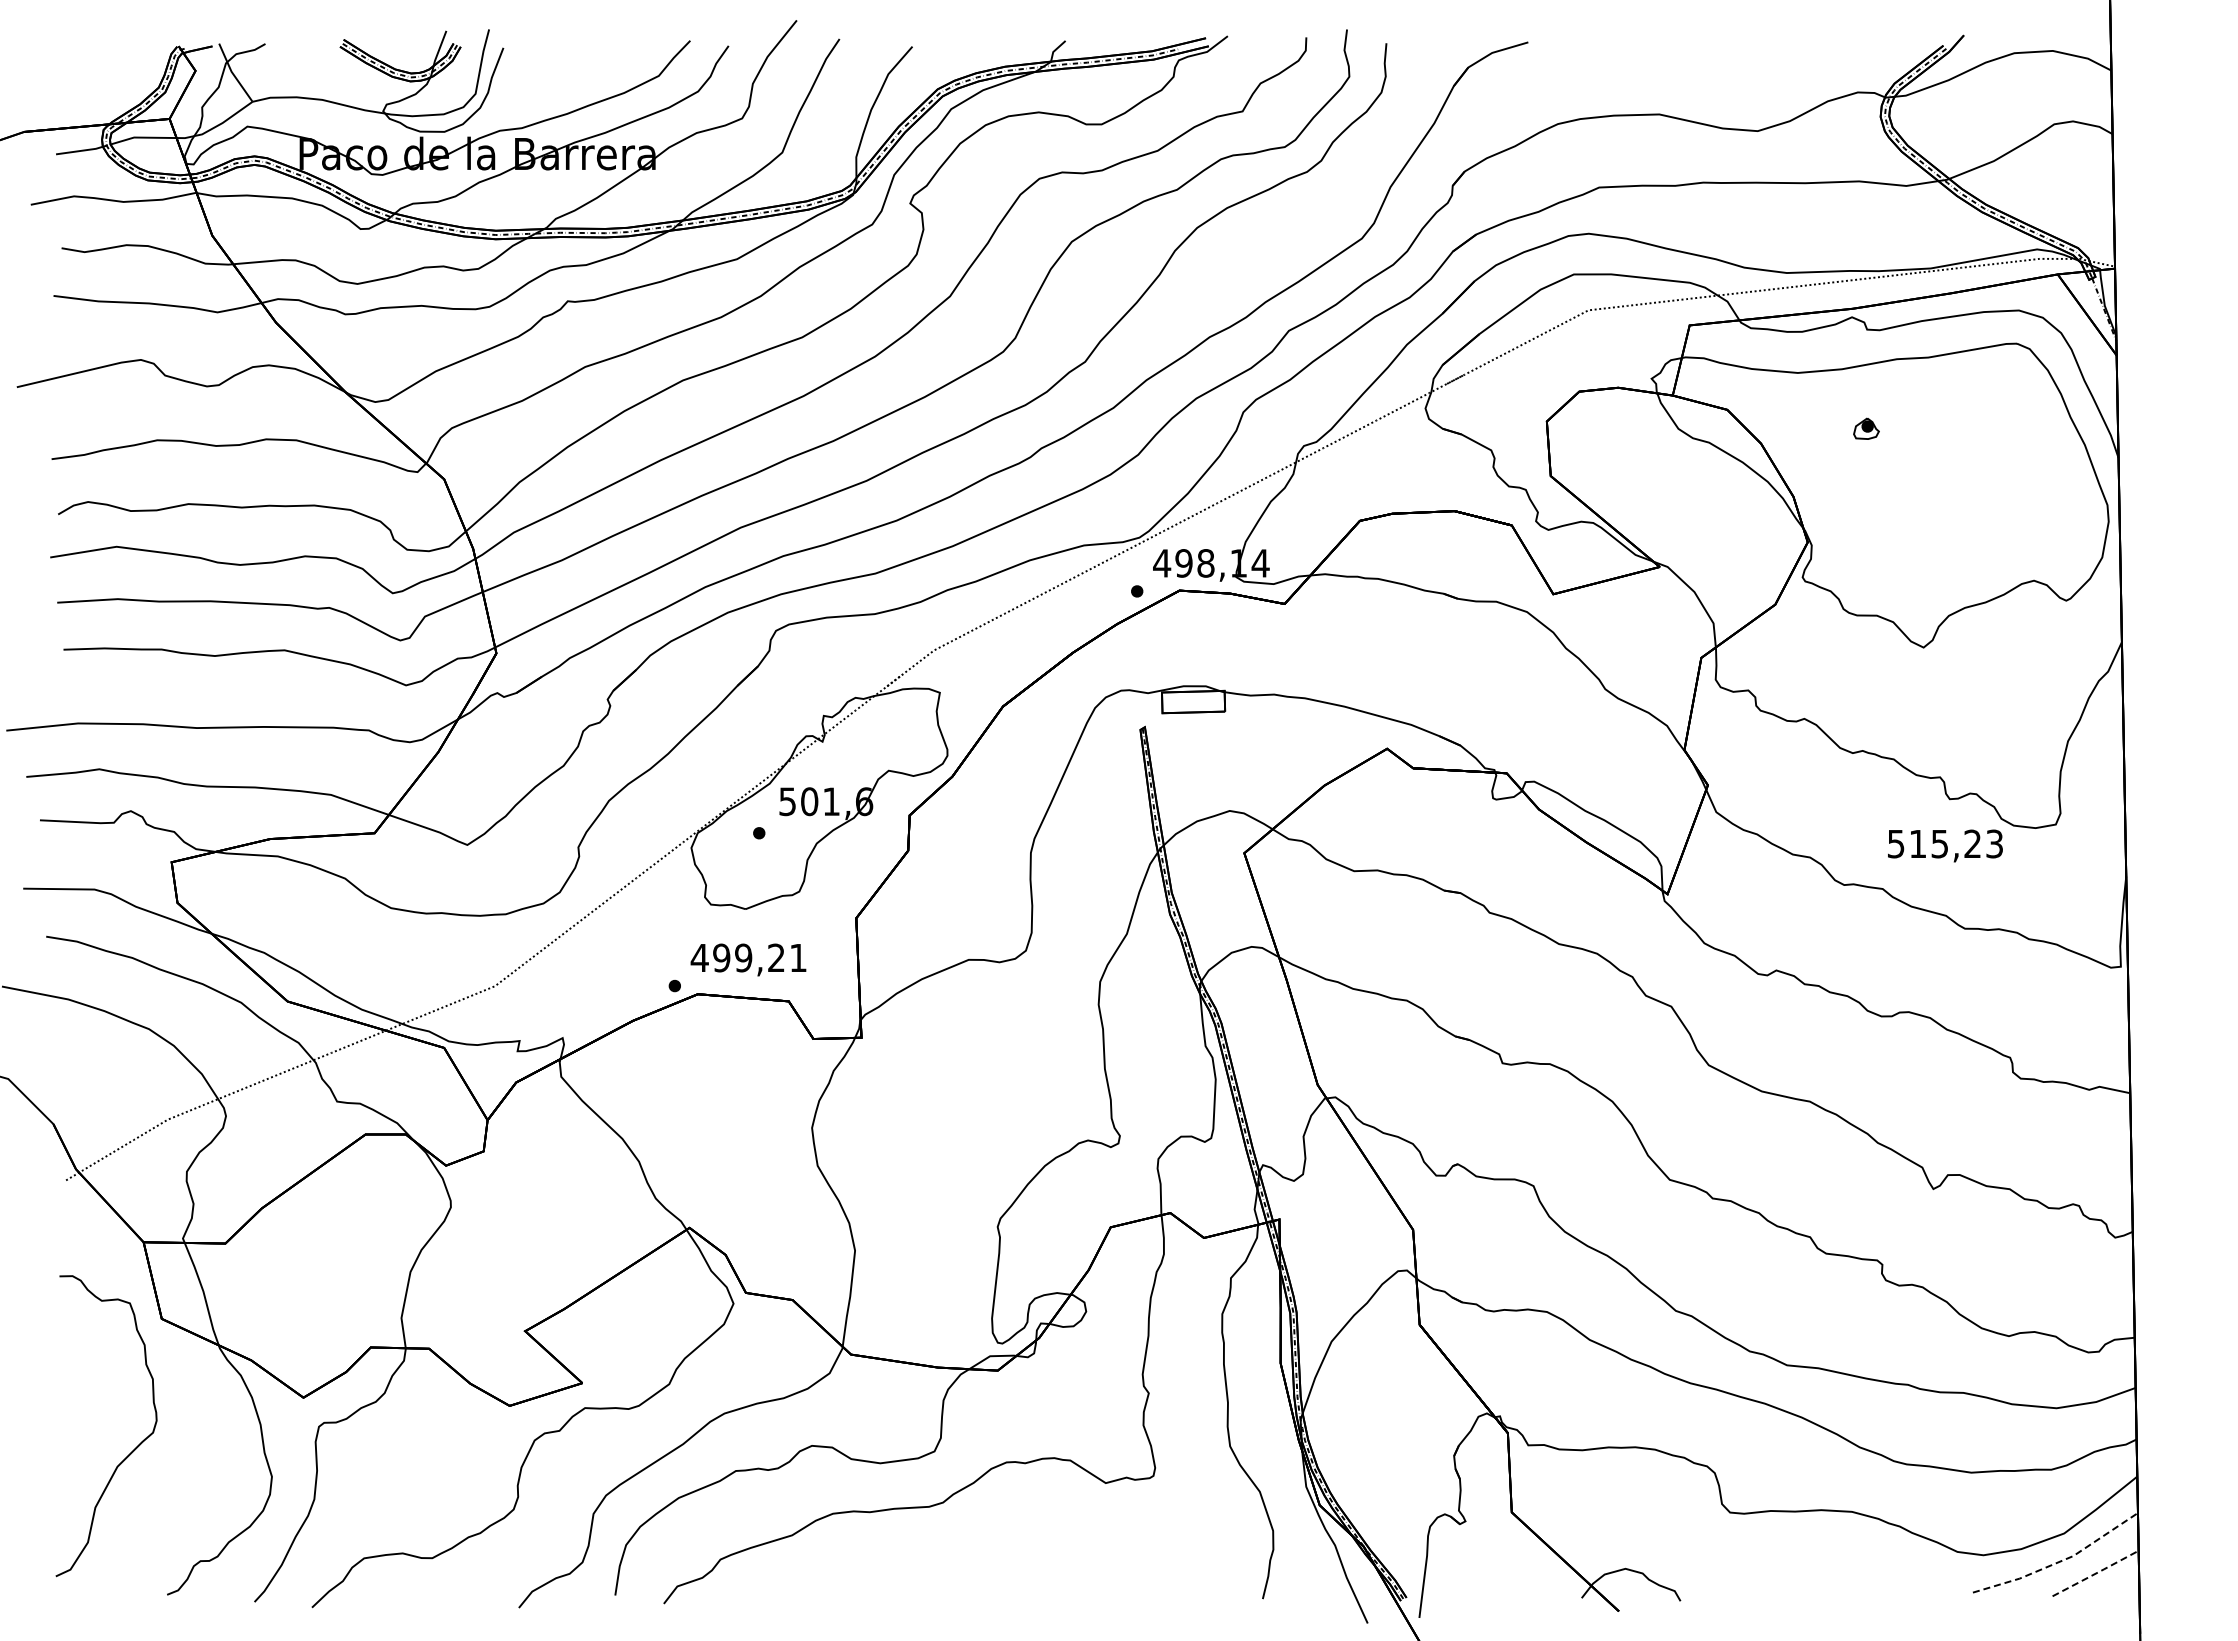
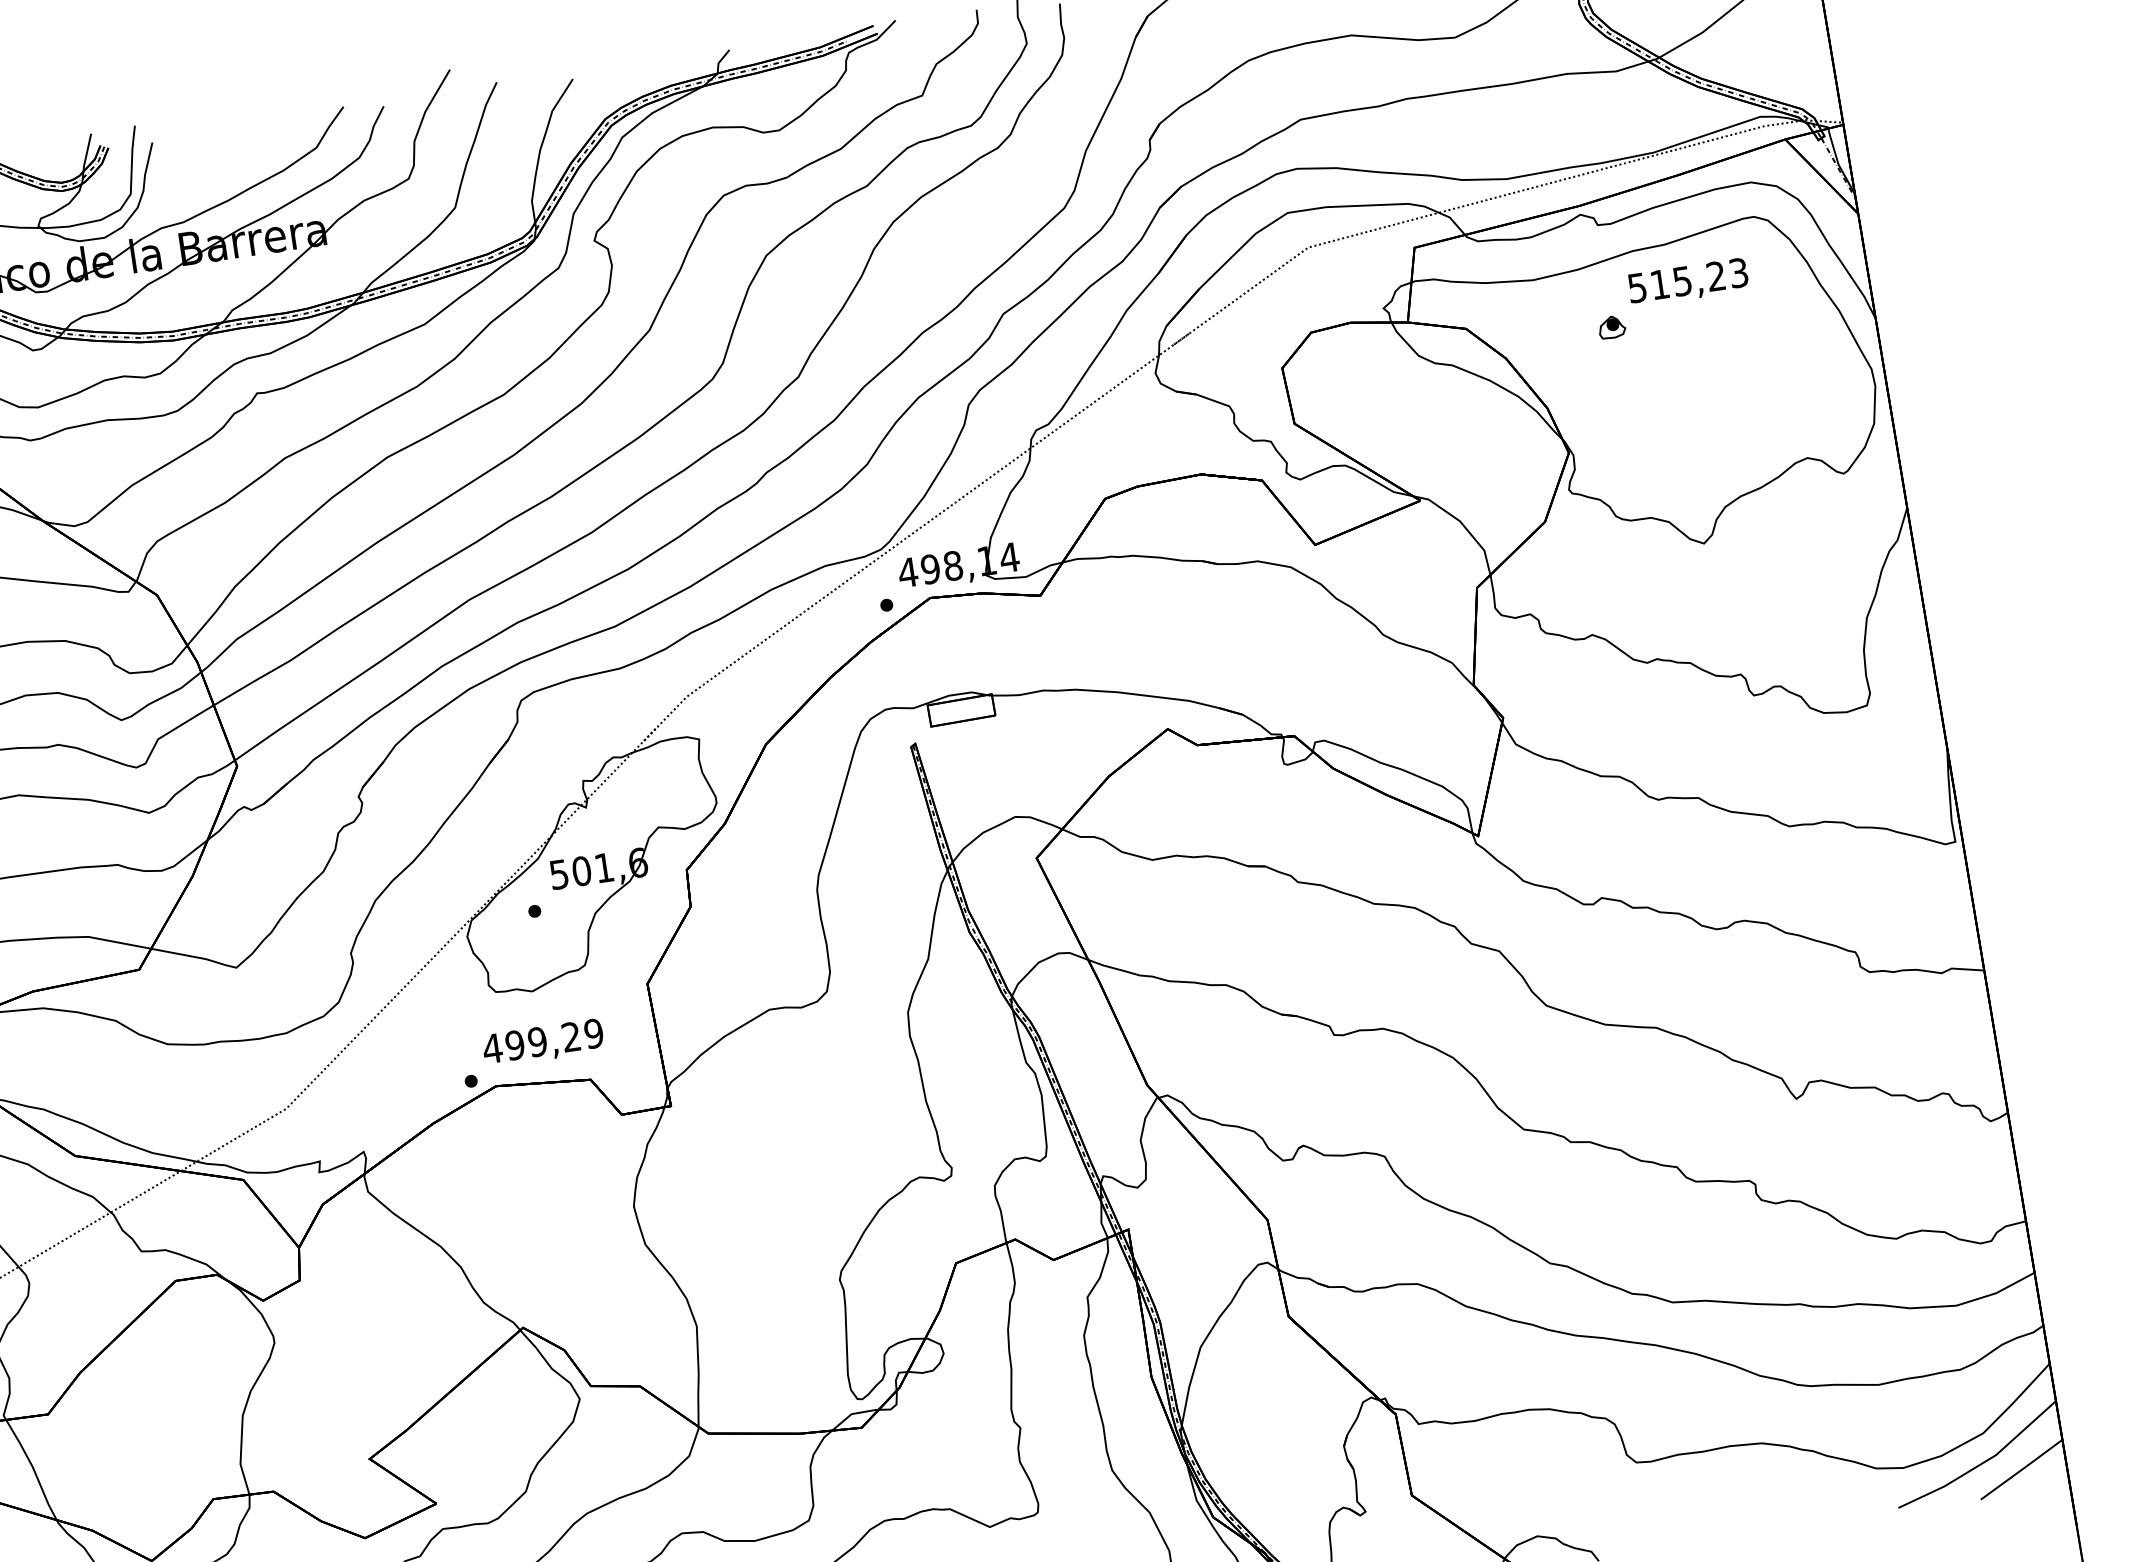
text: (1945, 845) -> (1688, 282), moved
text: (797, 957) -> (593, 1033), 499,21 -> 499,29
line: (2059, 1561) -> (1982, 1462), dashed -> solid
line: (2096, 1573) -> (2022, 1469), dashed -> solid

